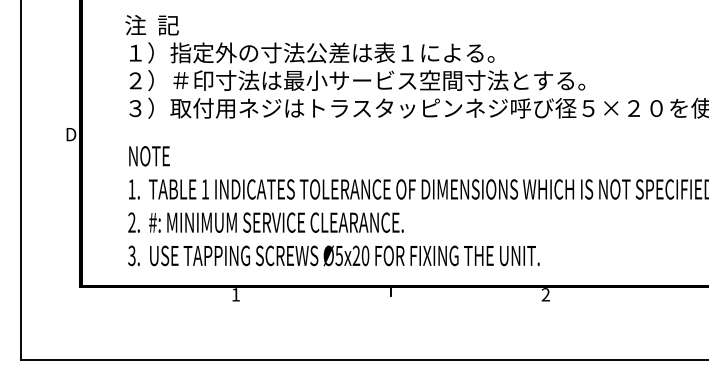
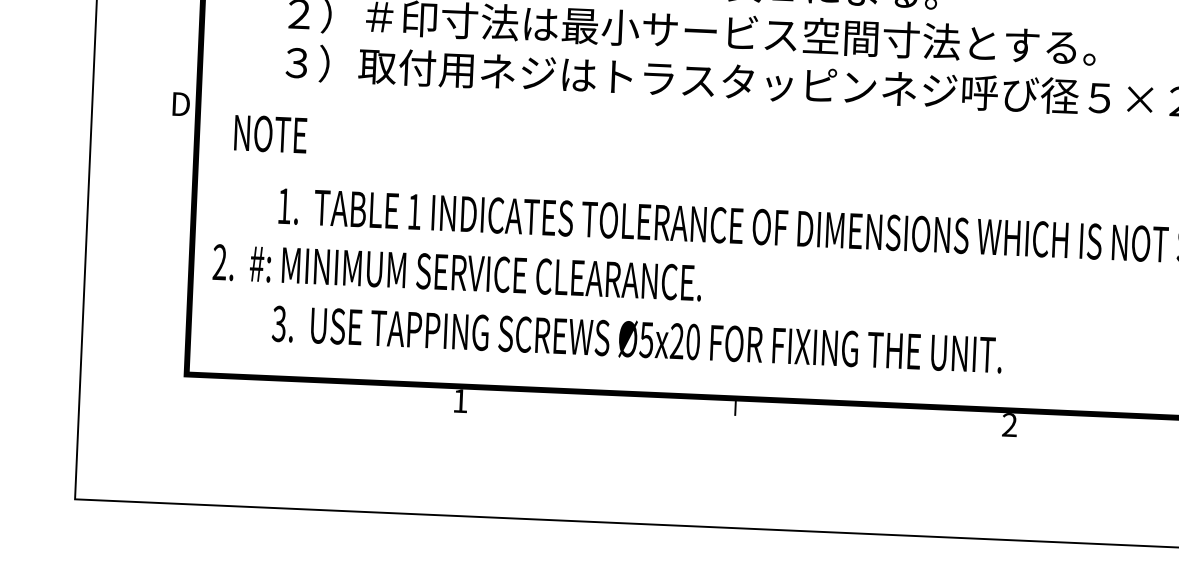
text: (149, 156) -> (270, 134), moved
text: (265, 222) -> (456, 272), moved

